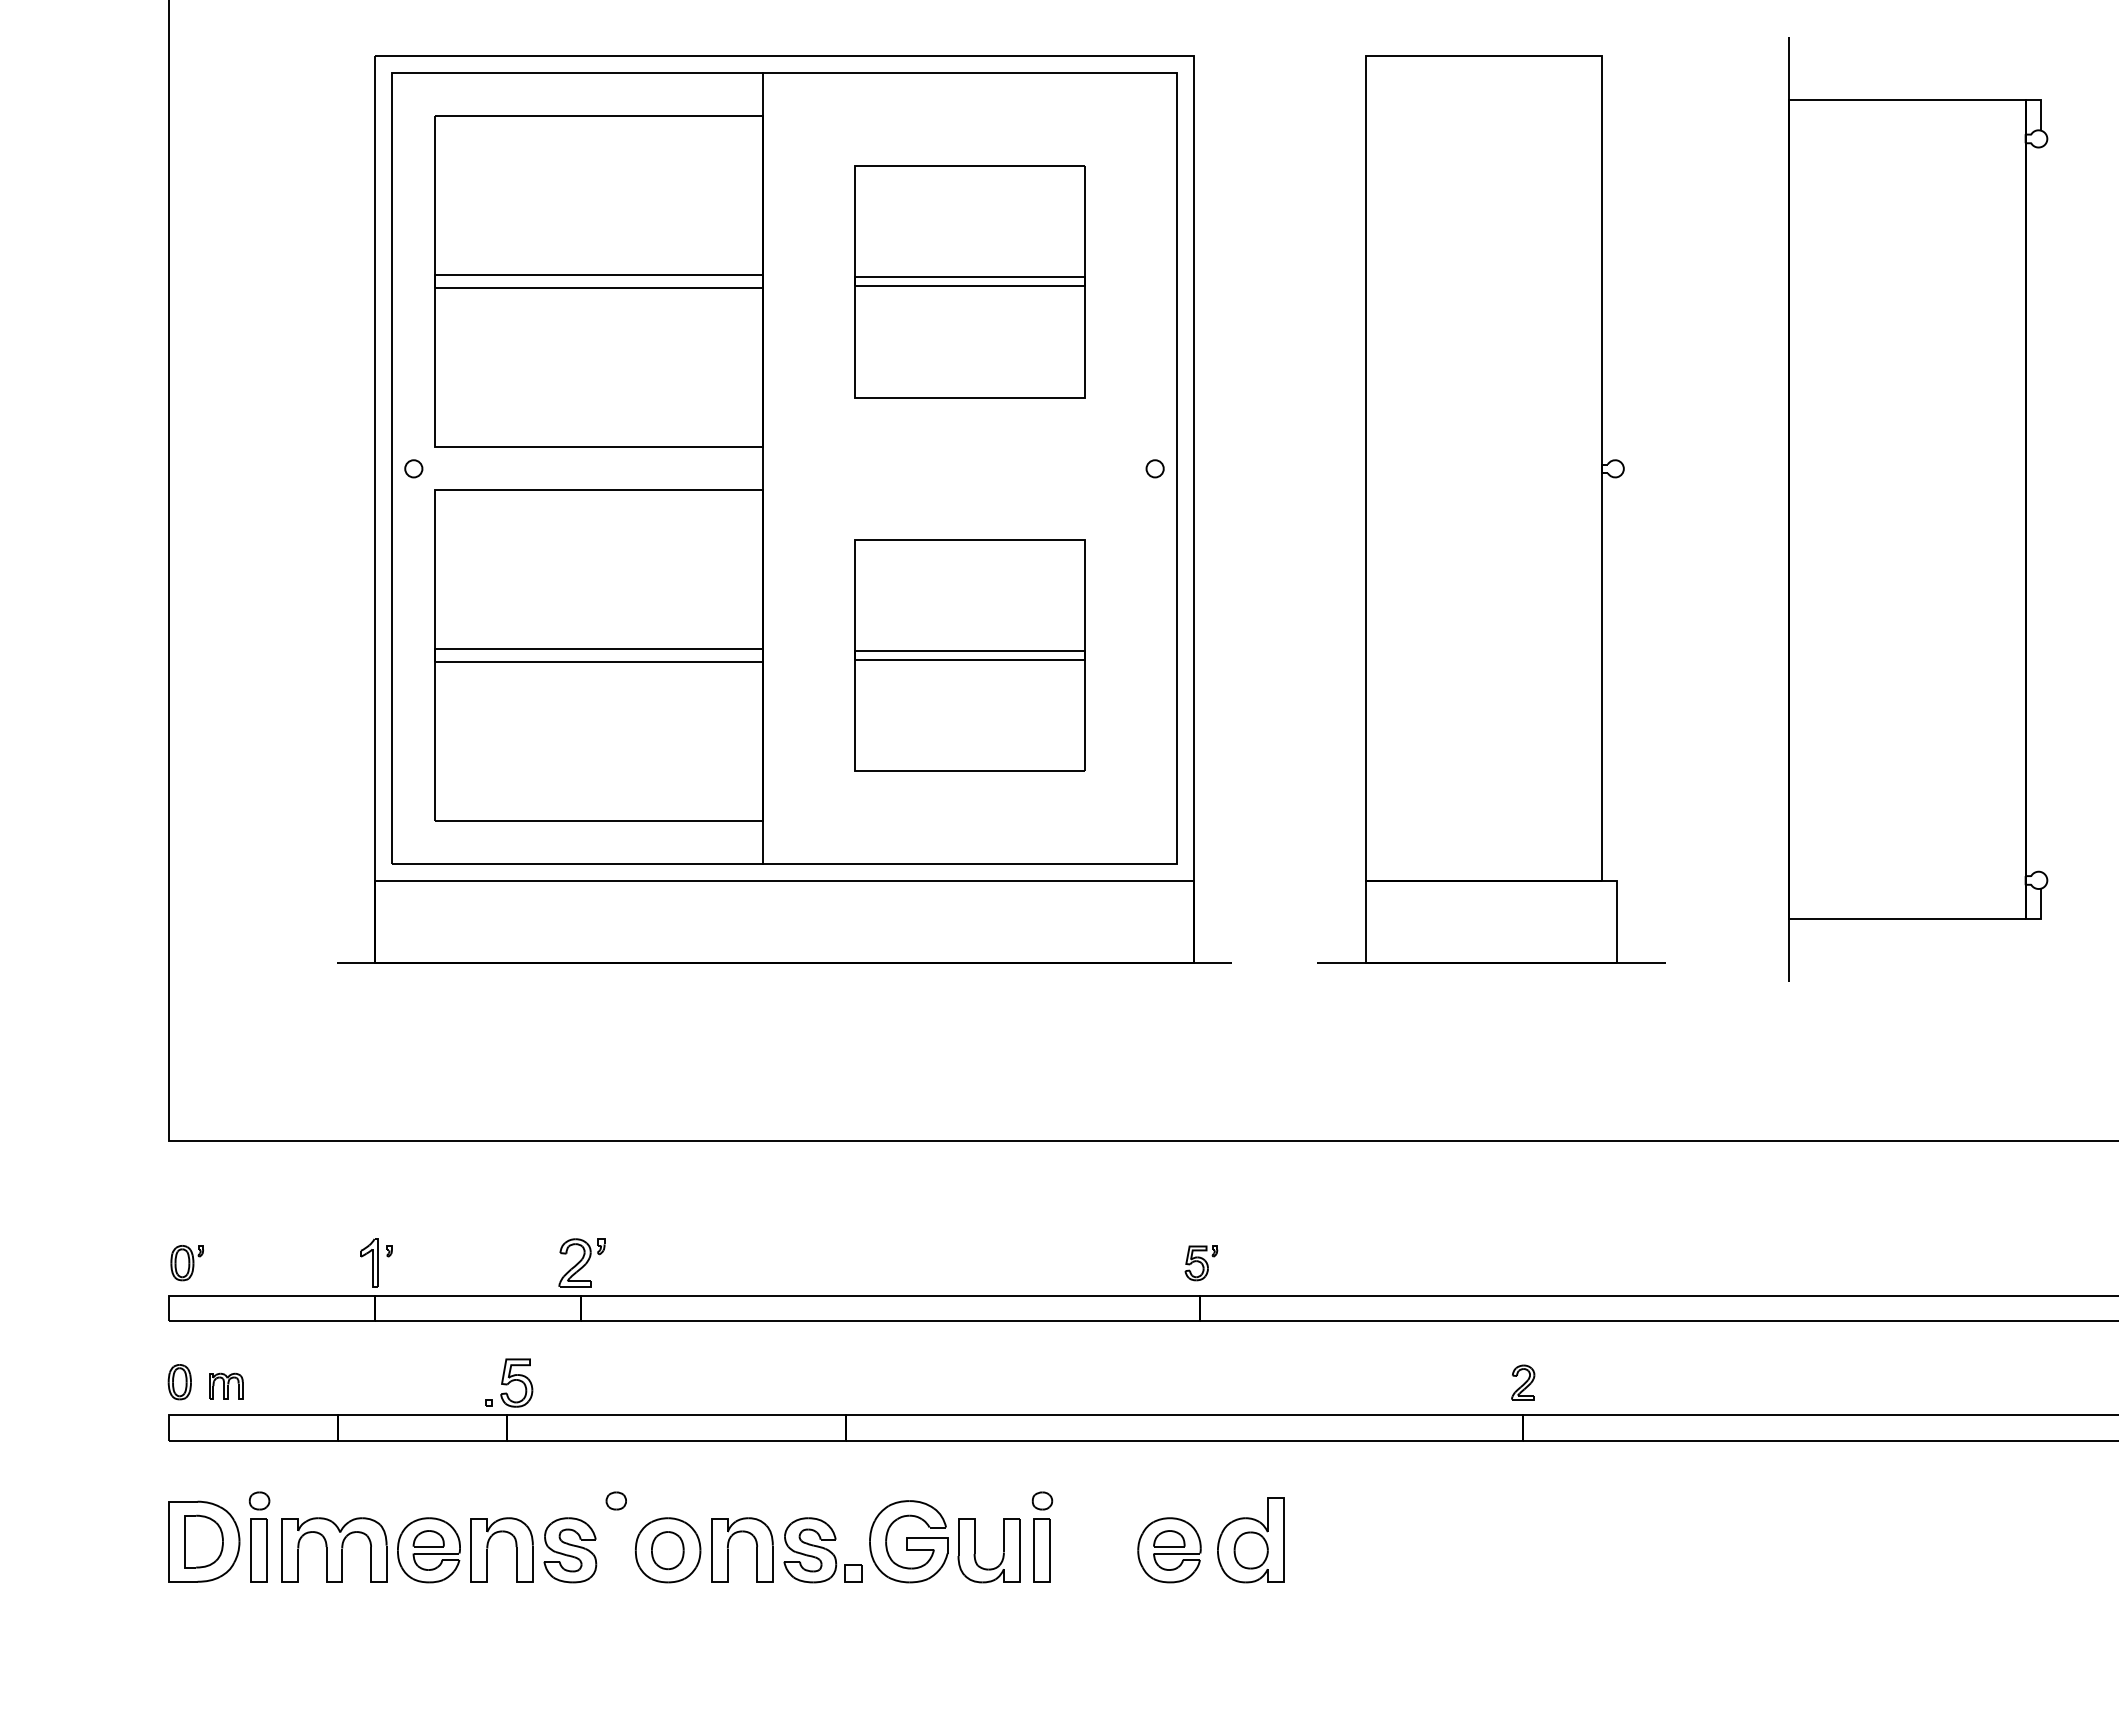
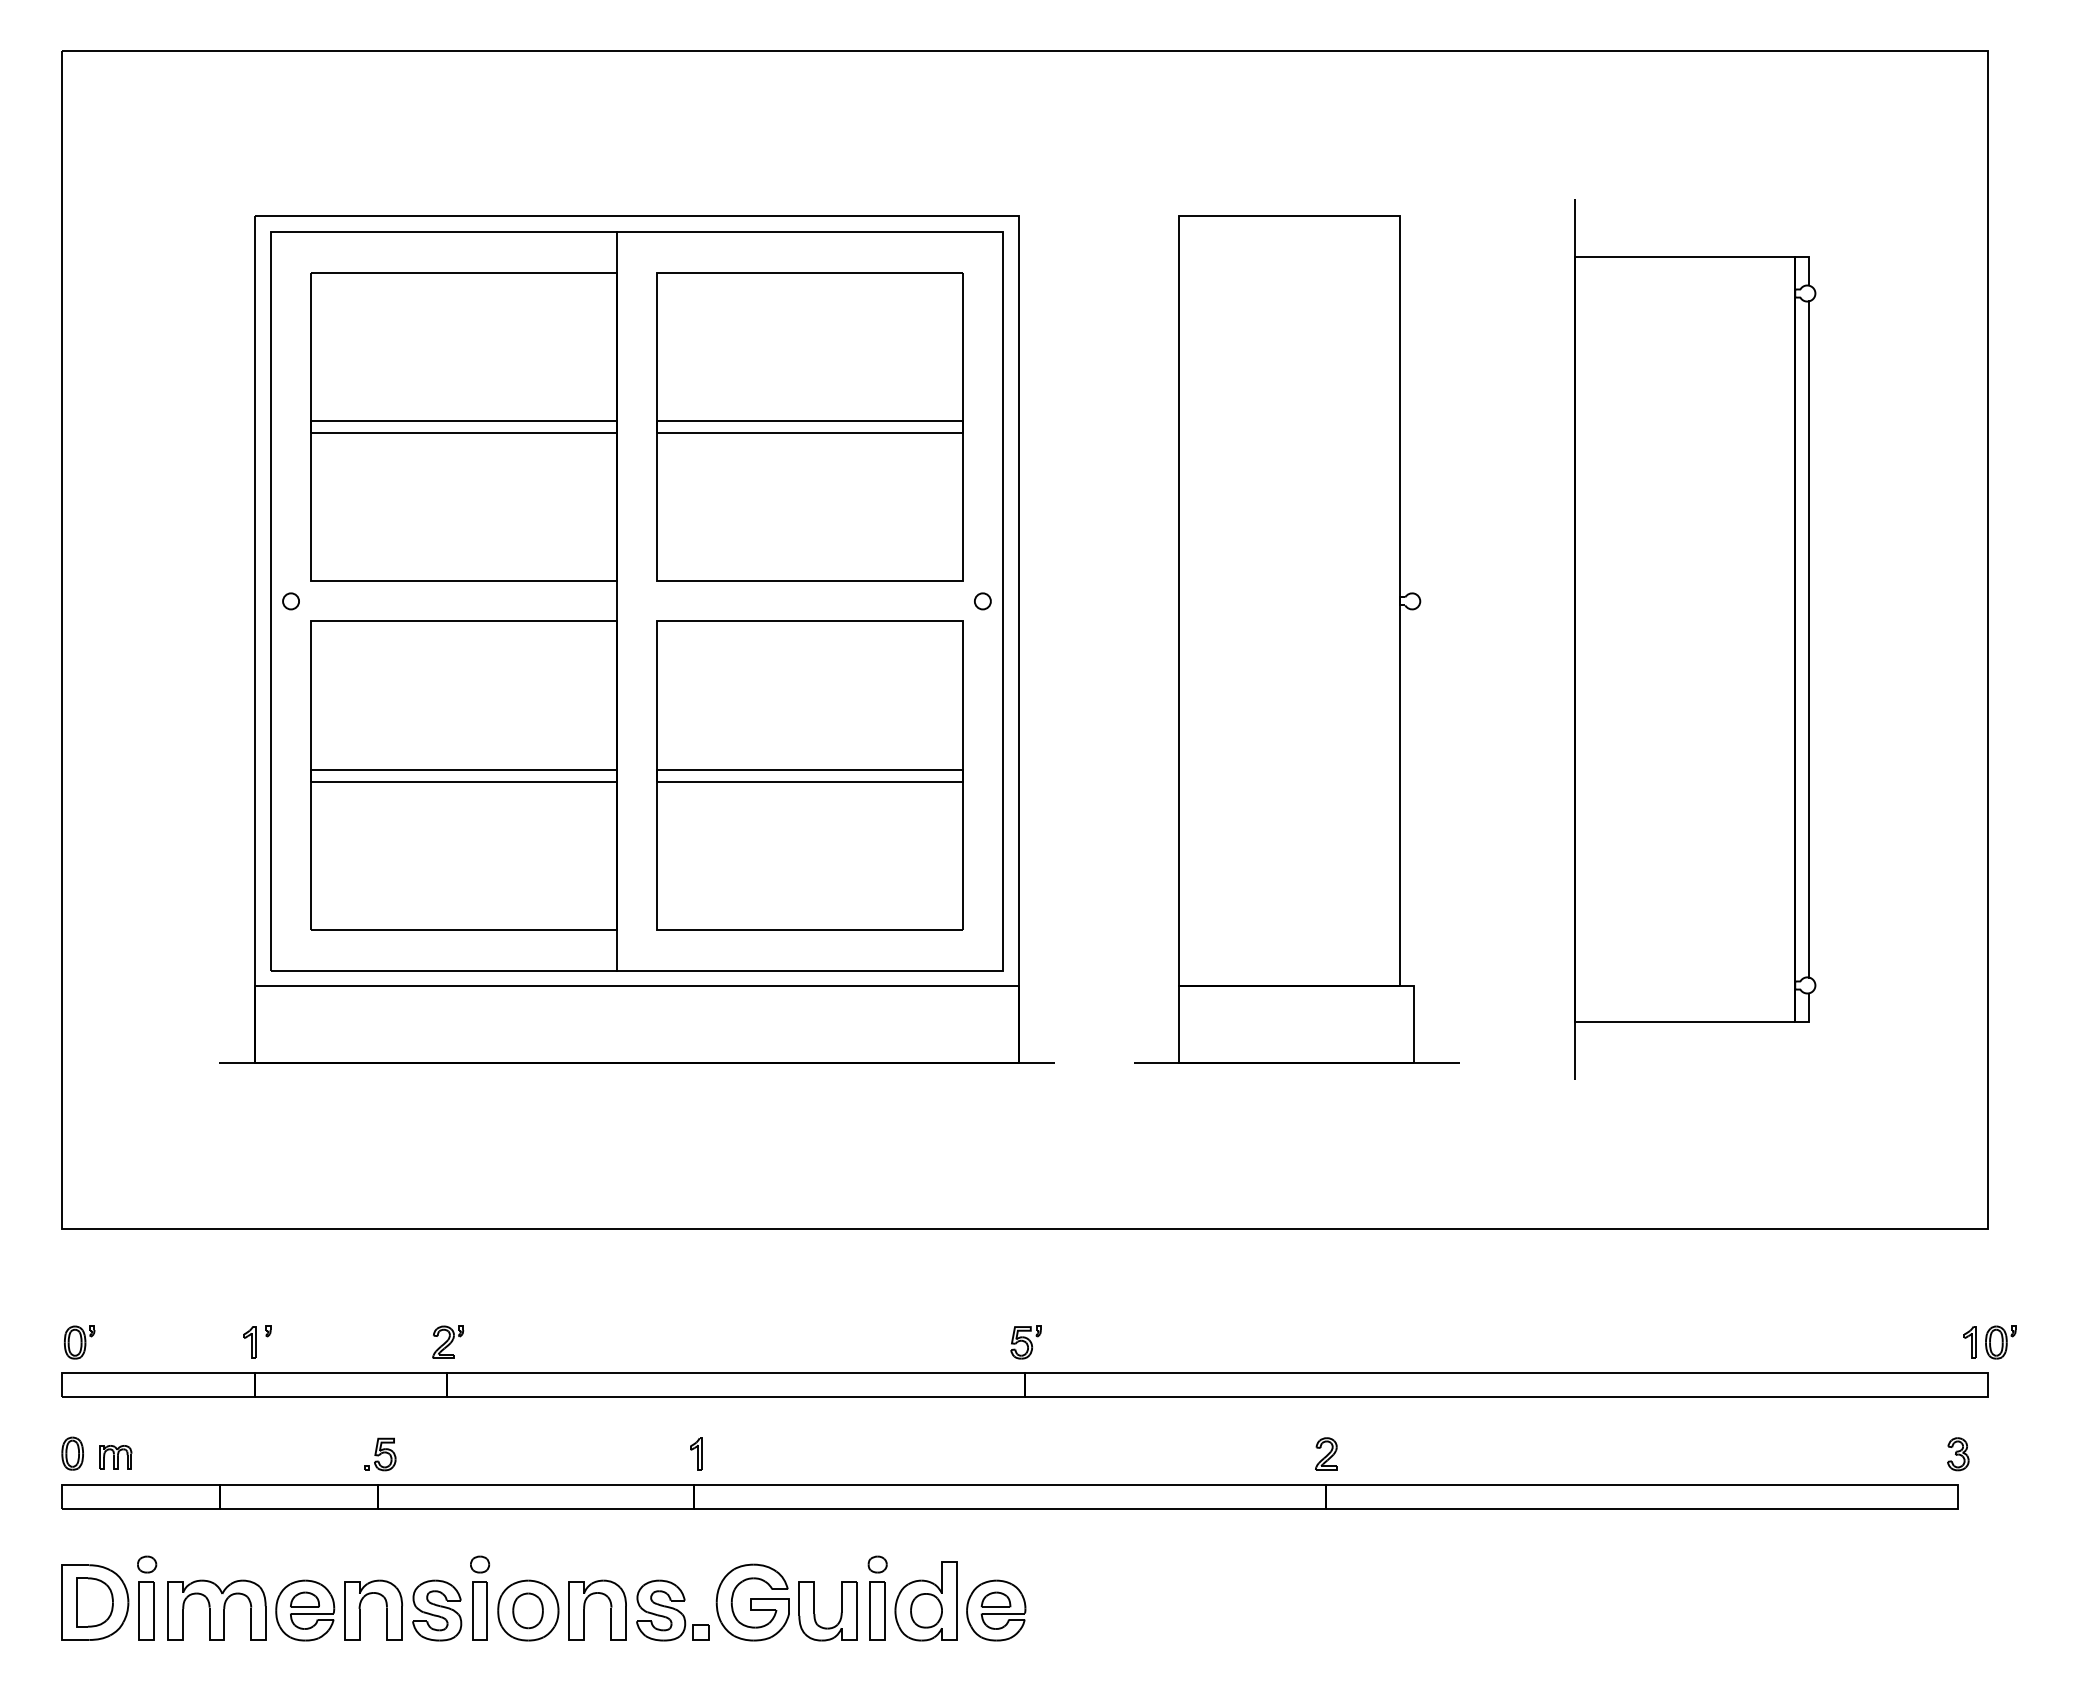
part: (969, 281) -> (809, 426), size x1.43
line: (2040, 509) -> (1809, 639), added
part: (969, 655) -> (809, 775), size x1.43
part: (582, 1261) -> (448, 1341), size x0.71
part: (369, 1263) -> (249, 1342), size x0.71
part: (848, 1381) -> (696, 1453), added
part: (509, 1383) -> (380, 1454), size x0.71
part: (1250, 1540) -> (925, 1601), moved
part: (615, 1550) -> (479, 1610), added

